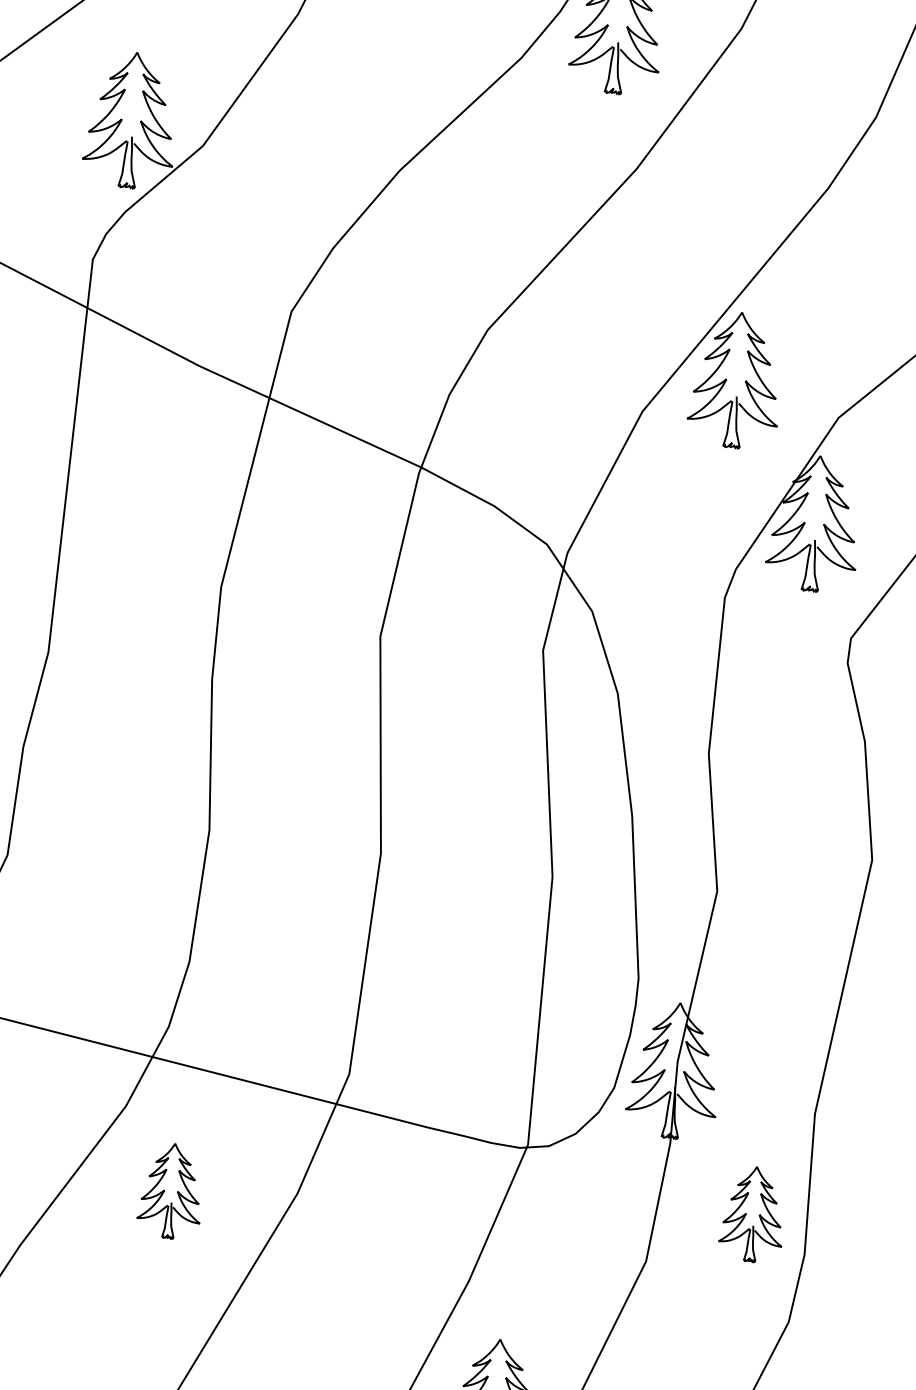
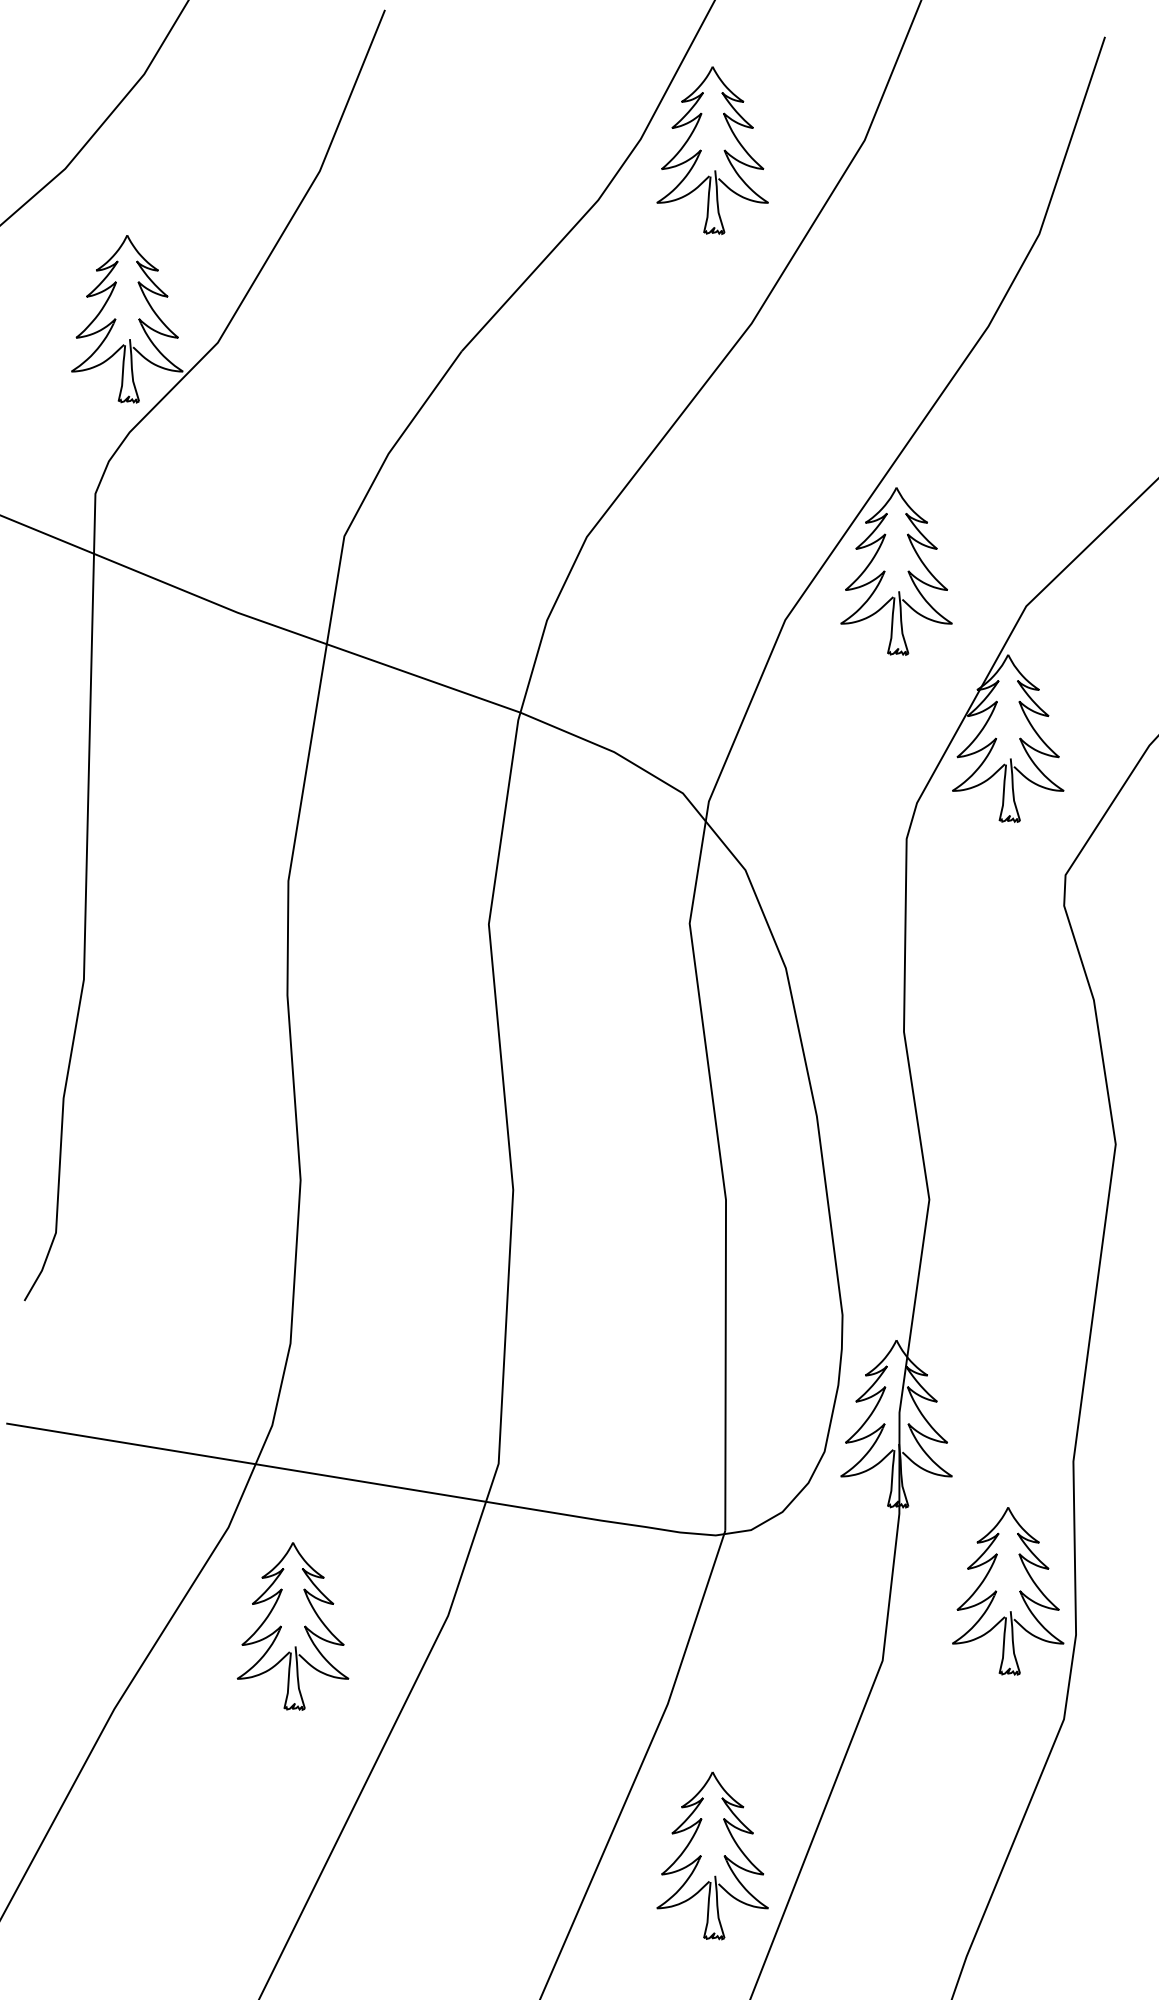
part: (170, 1191) -> (292, 1626), size x1.43
part: (753, 1214) -> (1008, 1591), size x1.43

